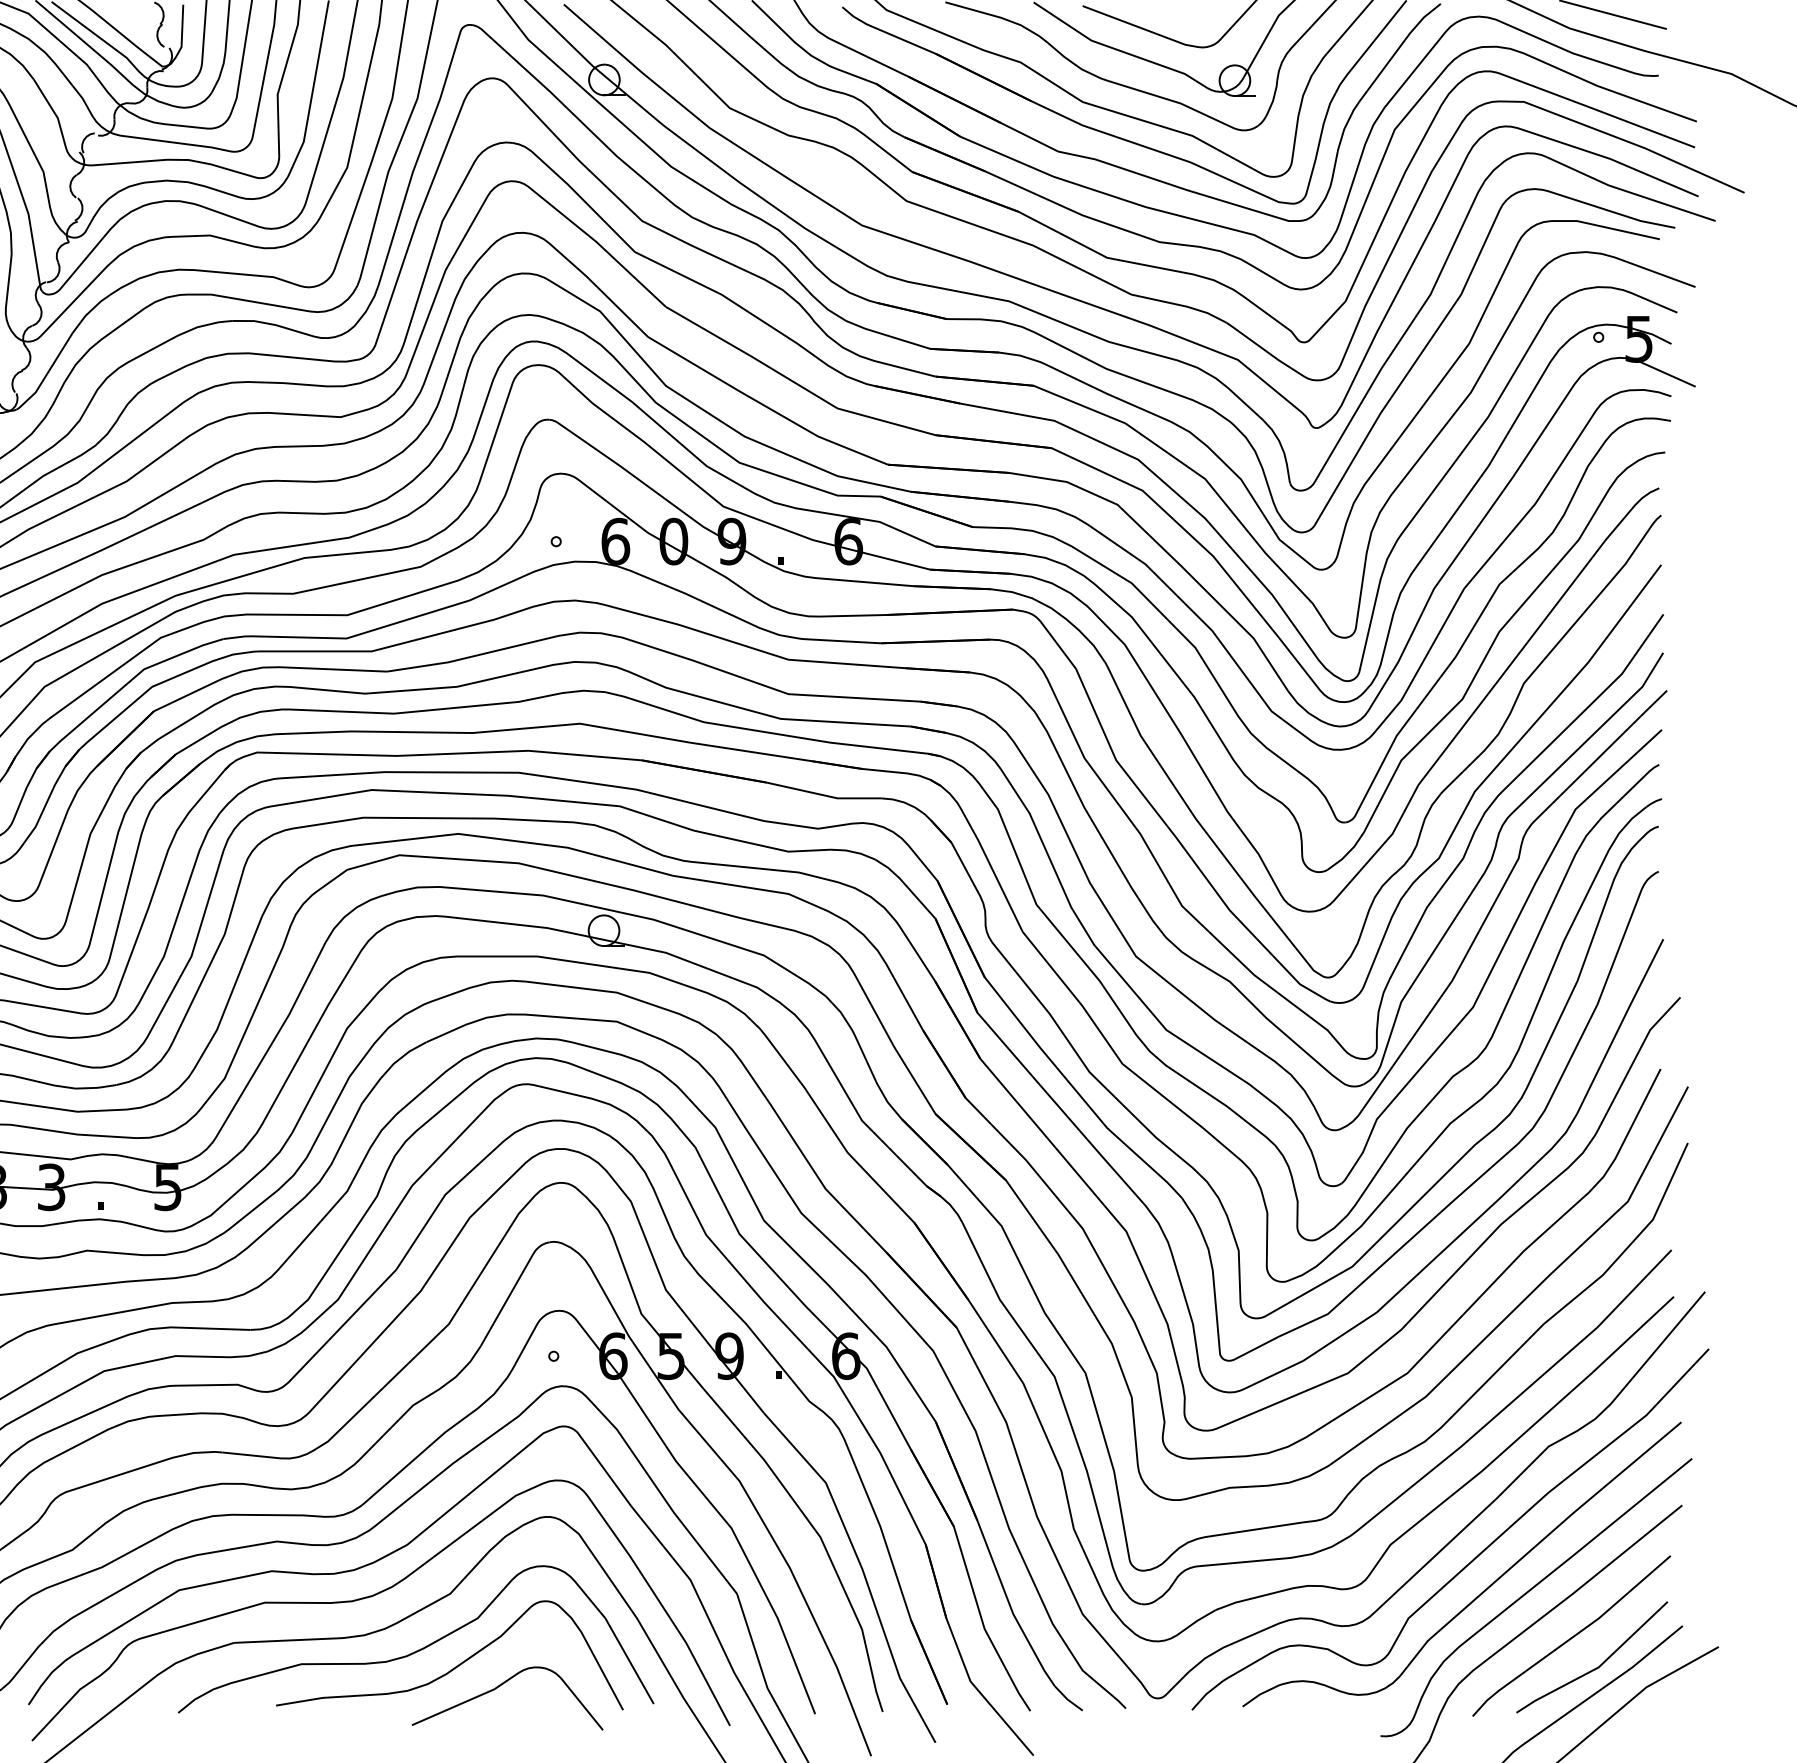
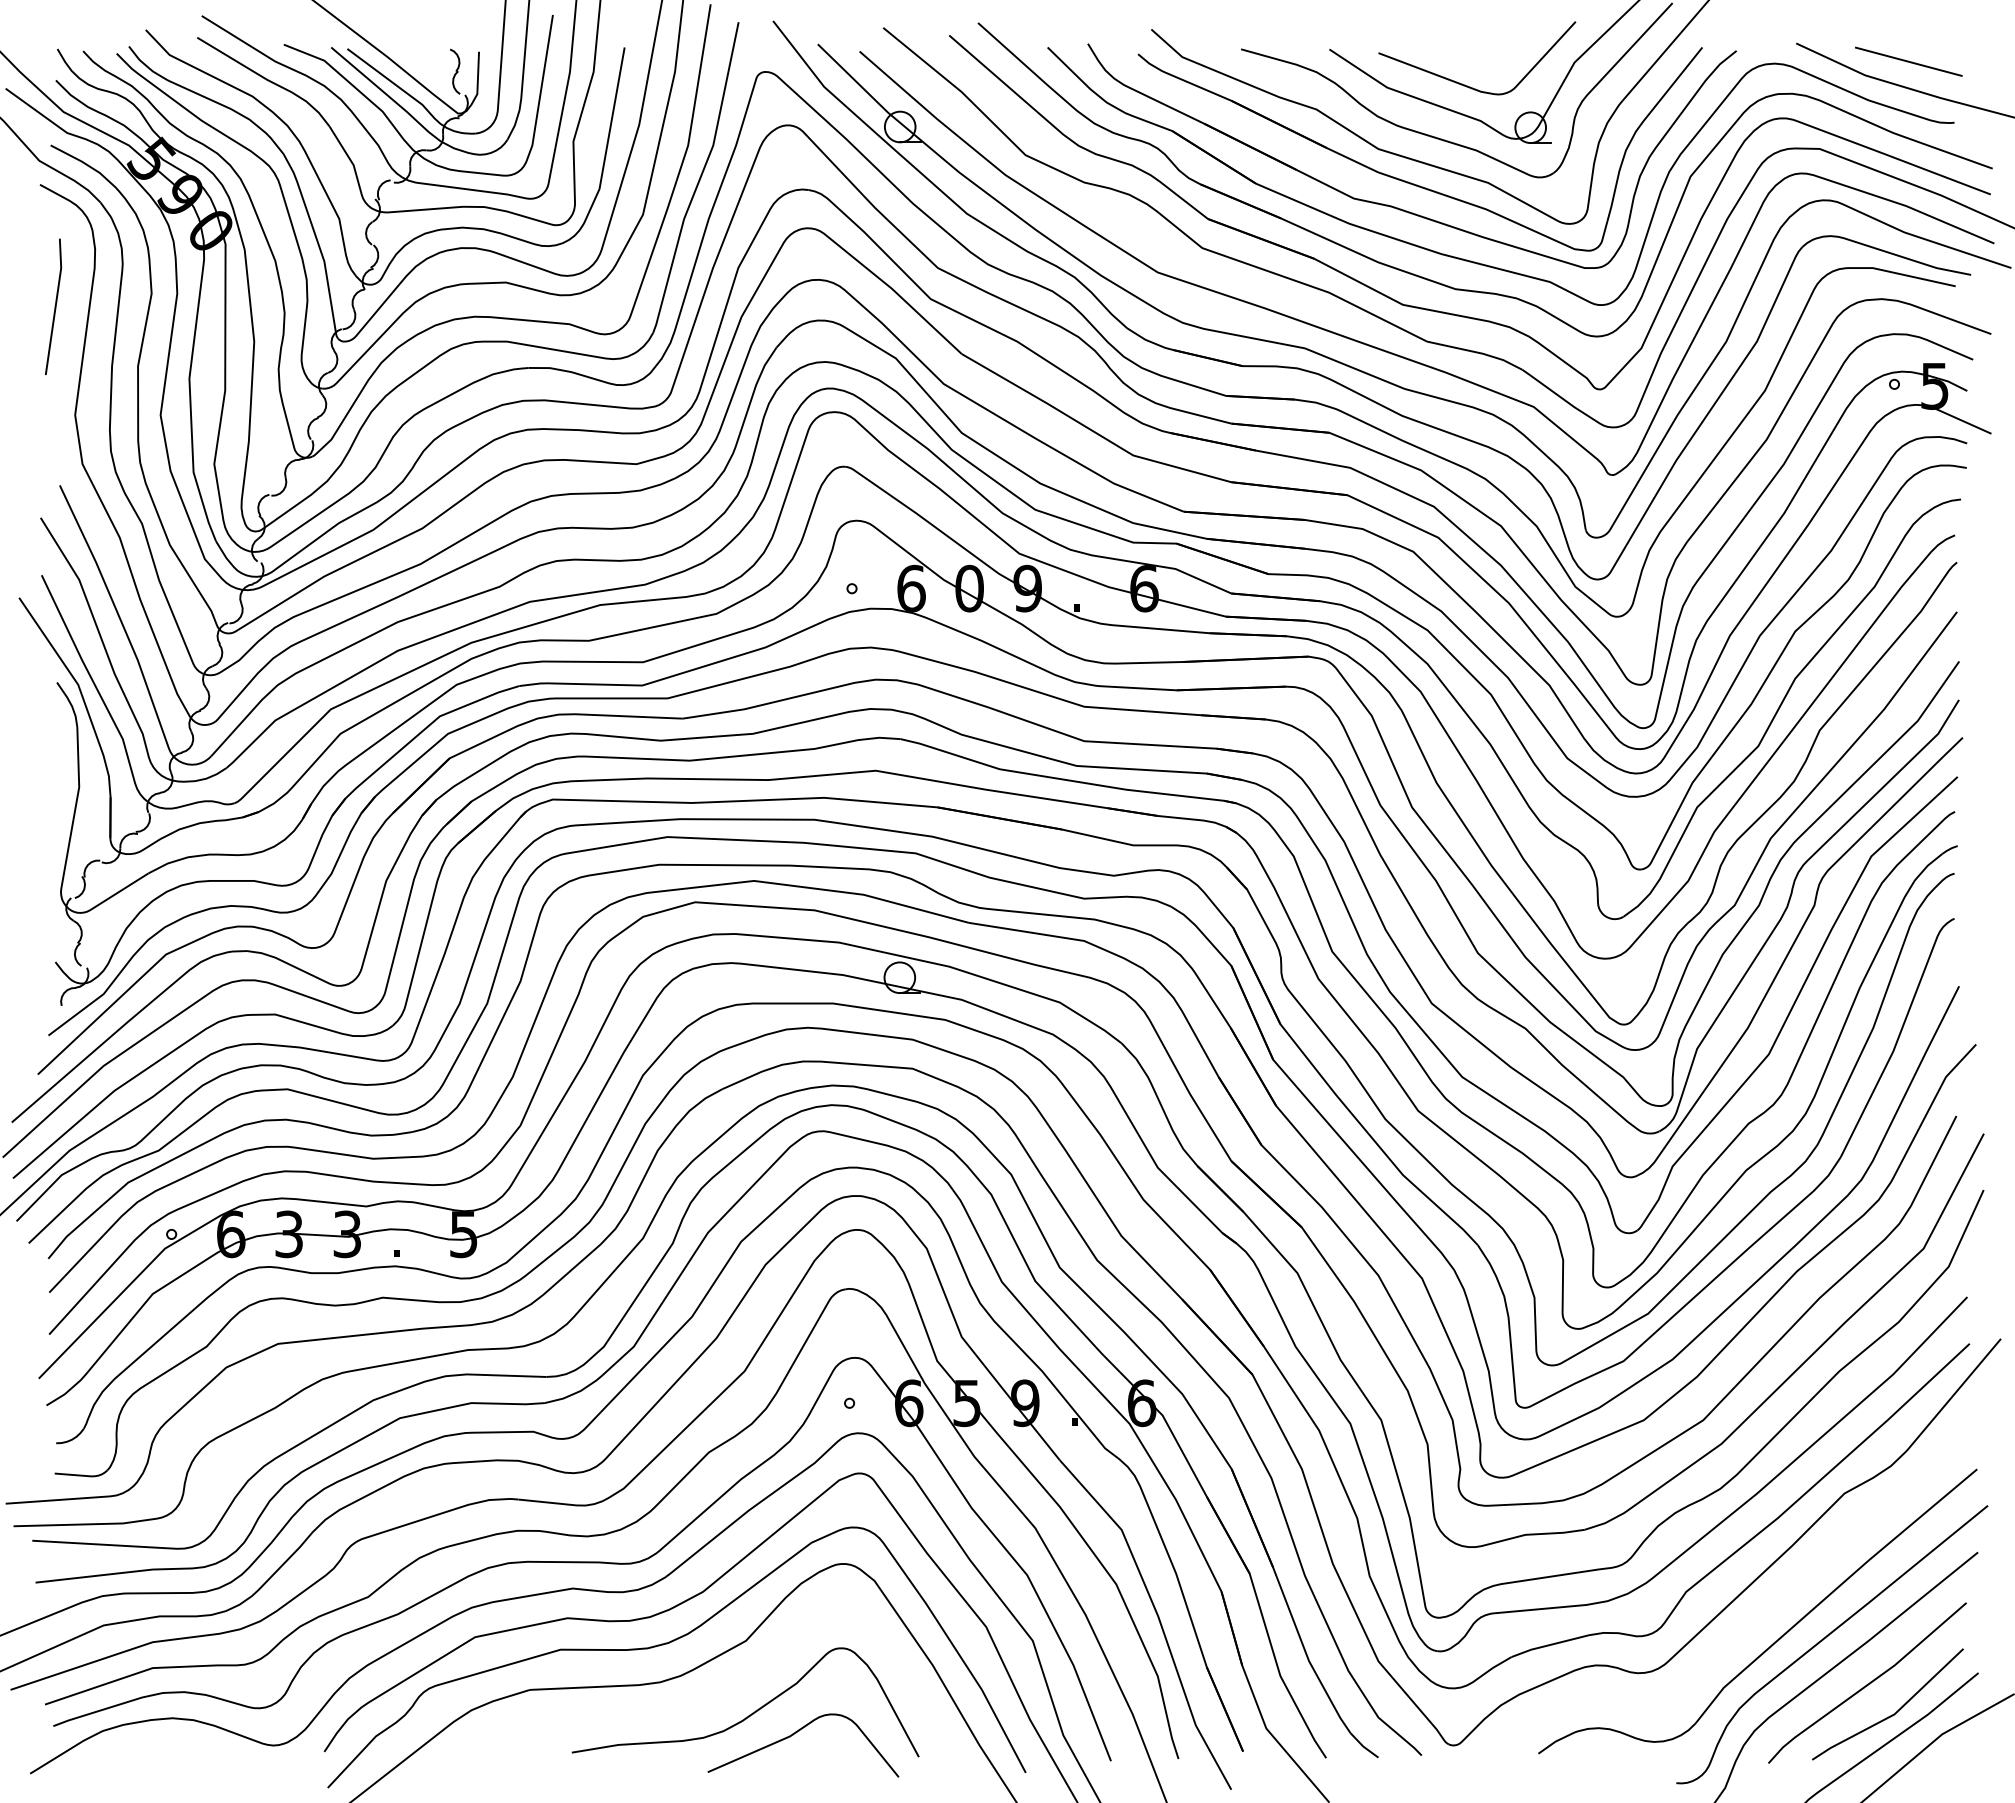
curve: (1476, 1555) -> (1772, 1602), removed
curve: (420, 1648) -> (716, 1695), removed

